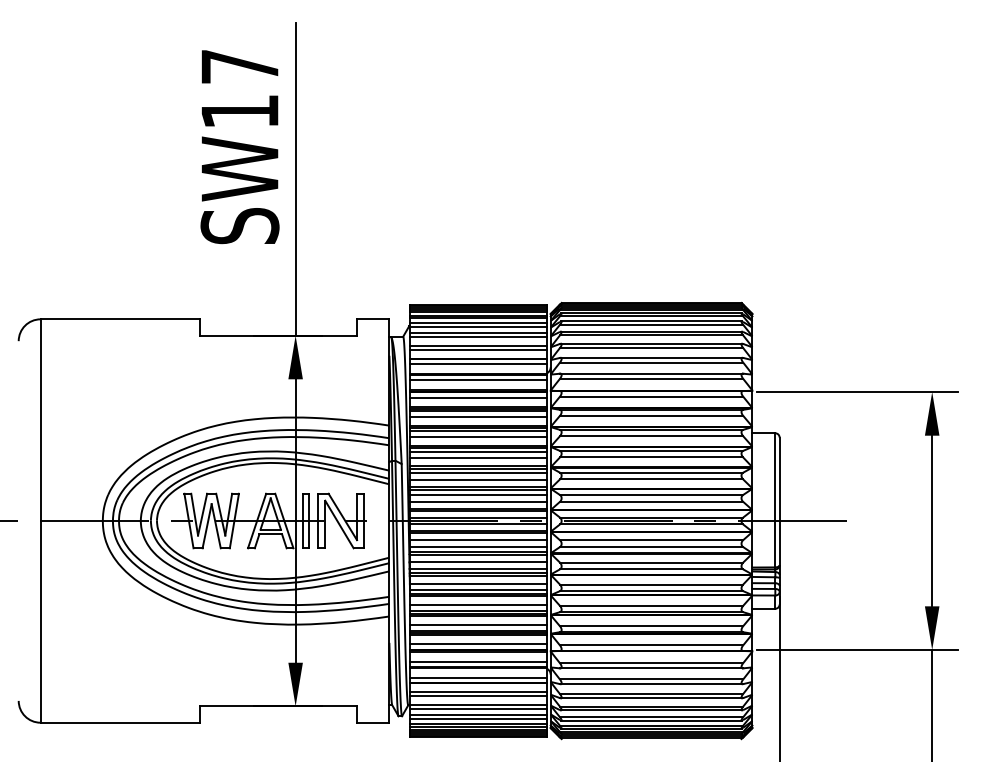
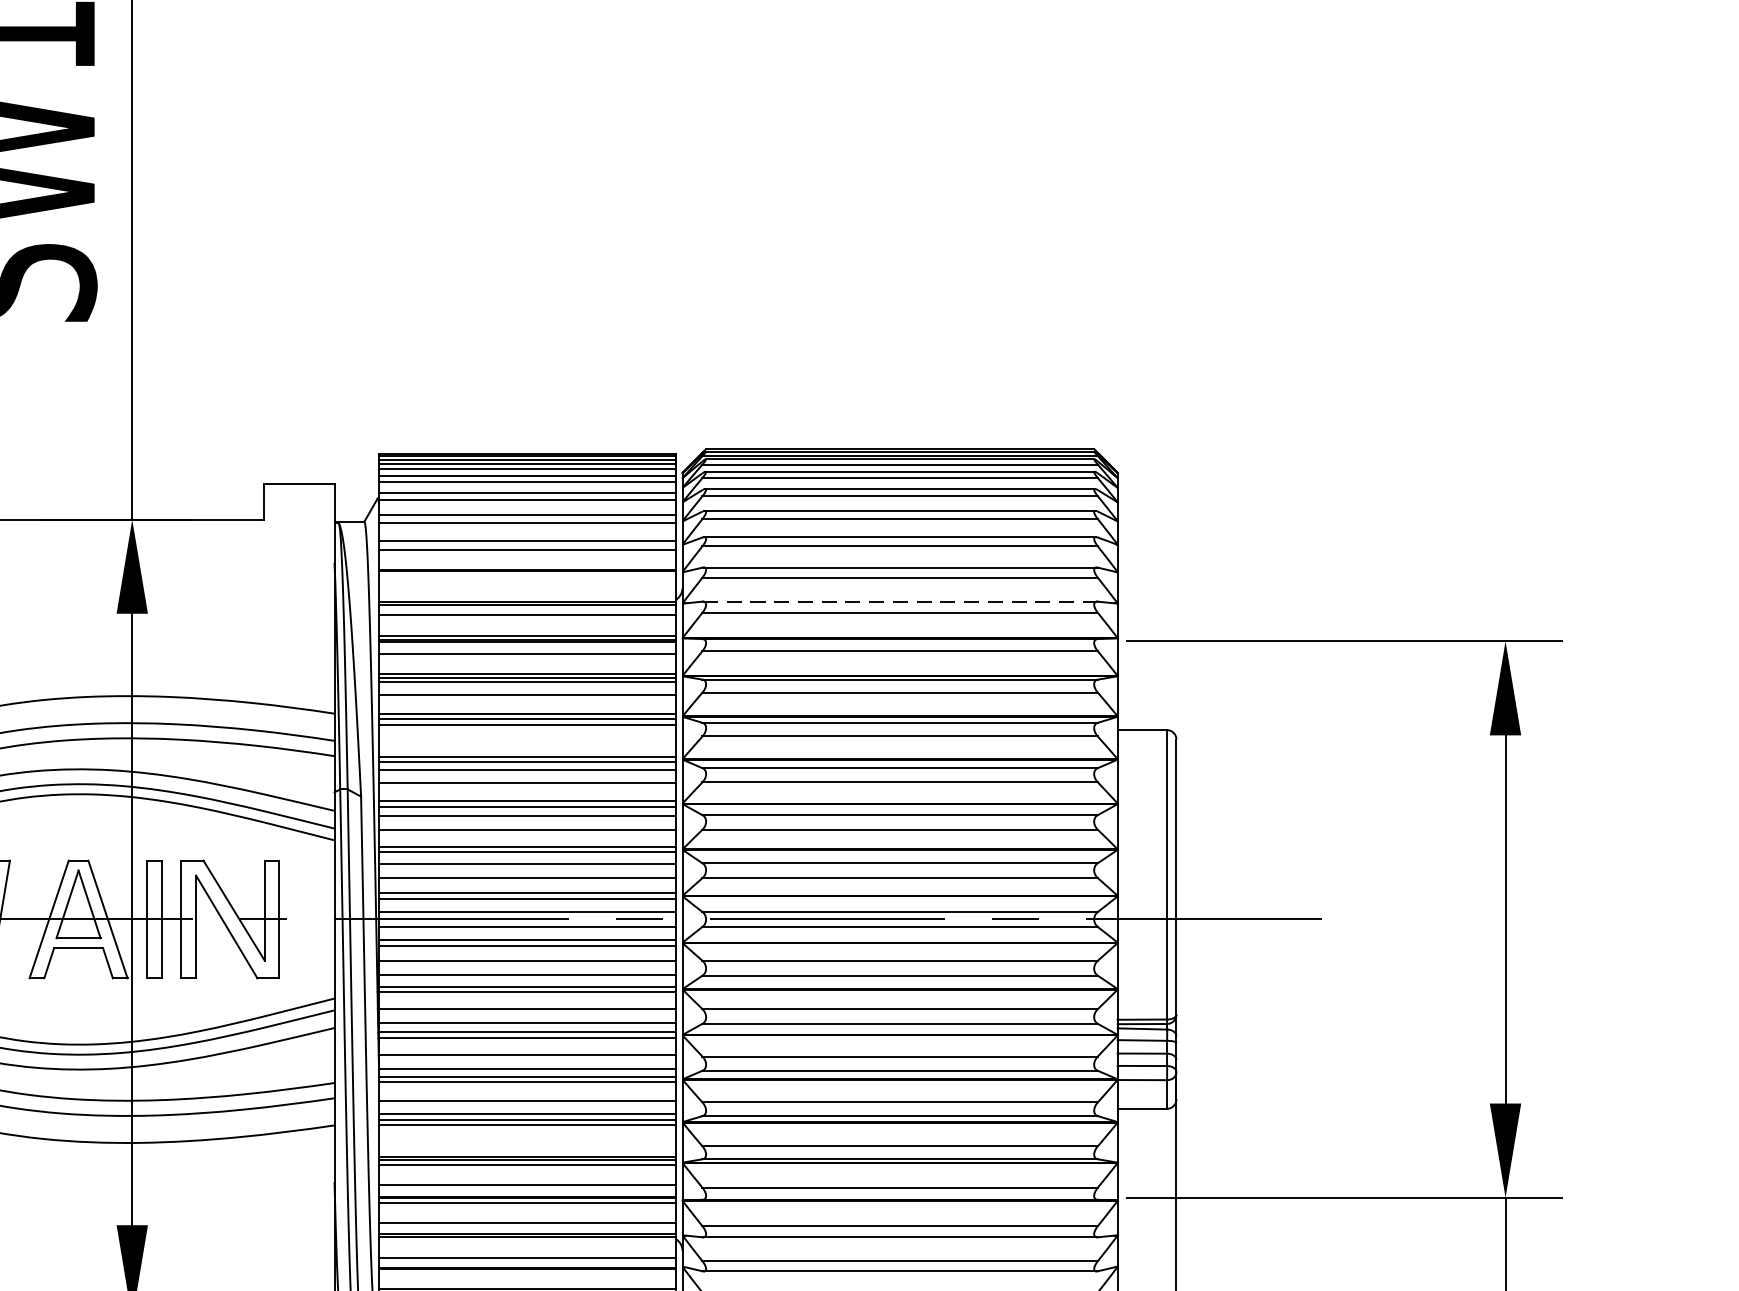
line: (478, 364) -> (526, 581), removed
line: (652, 373) -> (902, 601), solid -> dashed
line: (478, 436) -> (526, 737), removed
line: (478, 625) -> (526, 1144), removed

